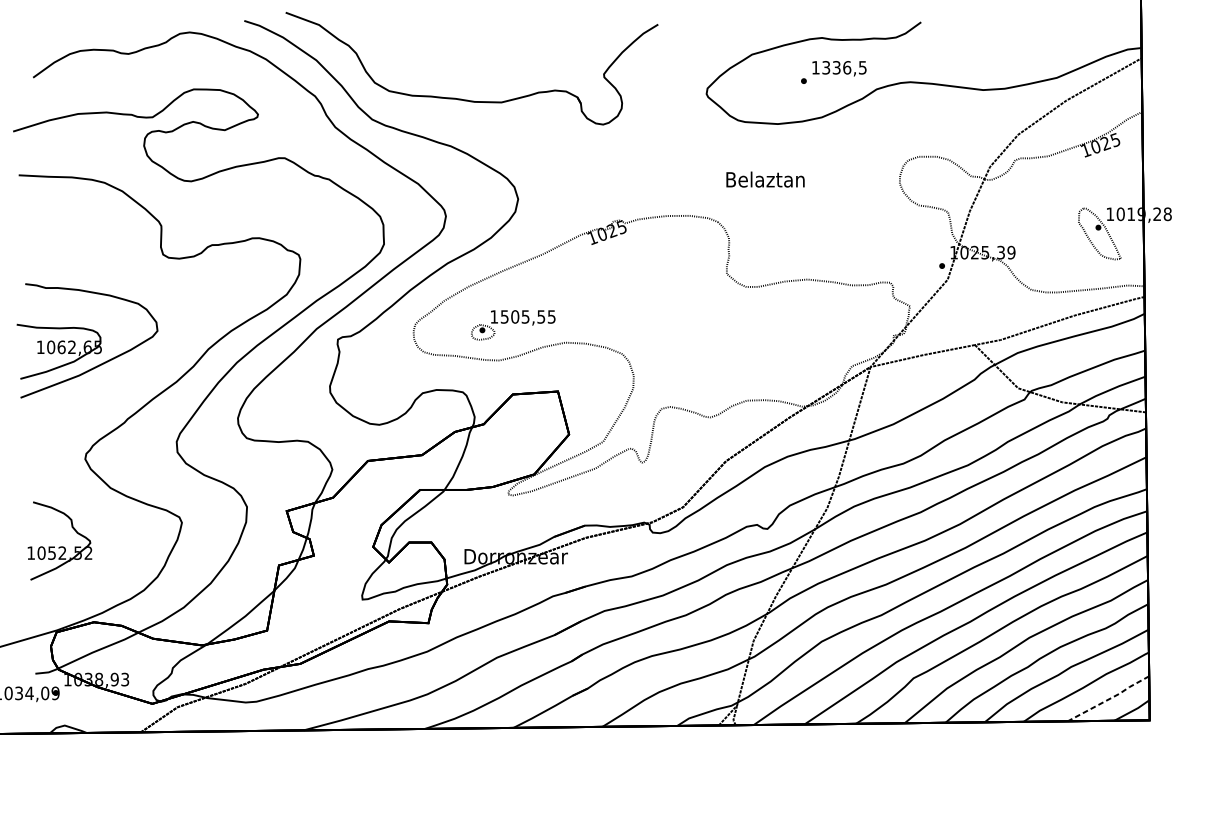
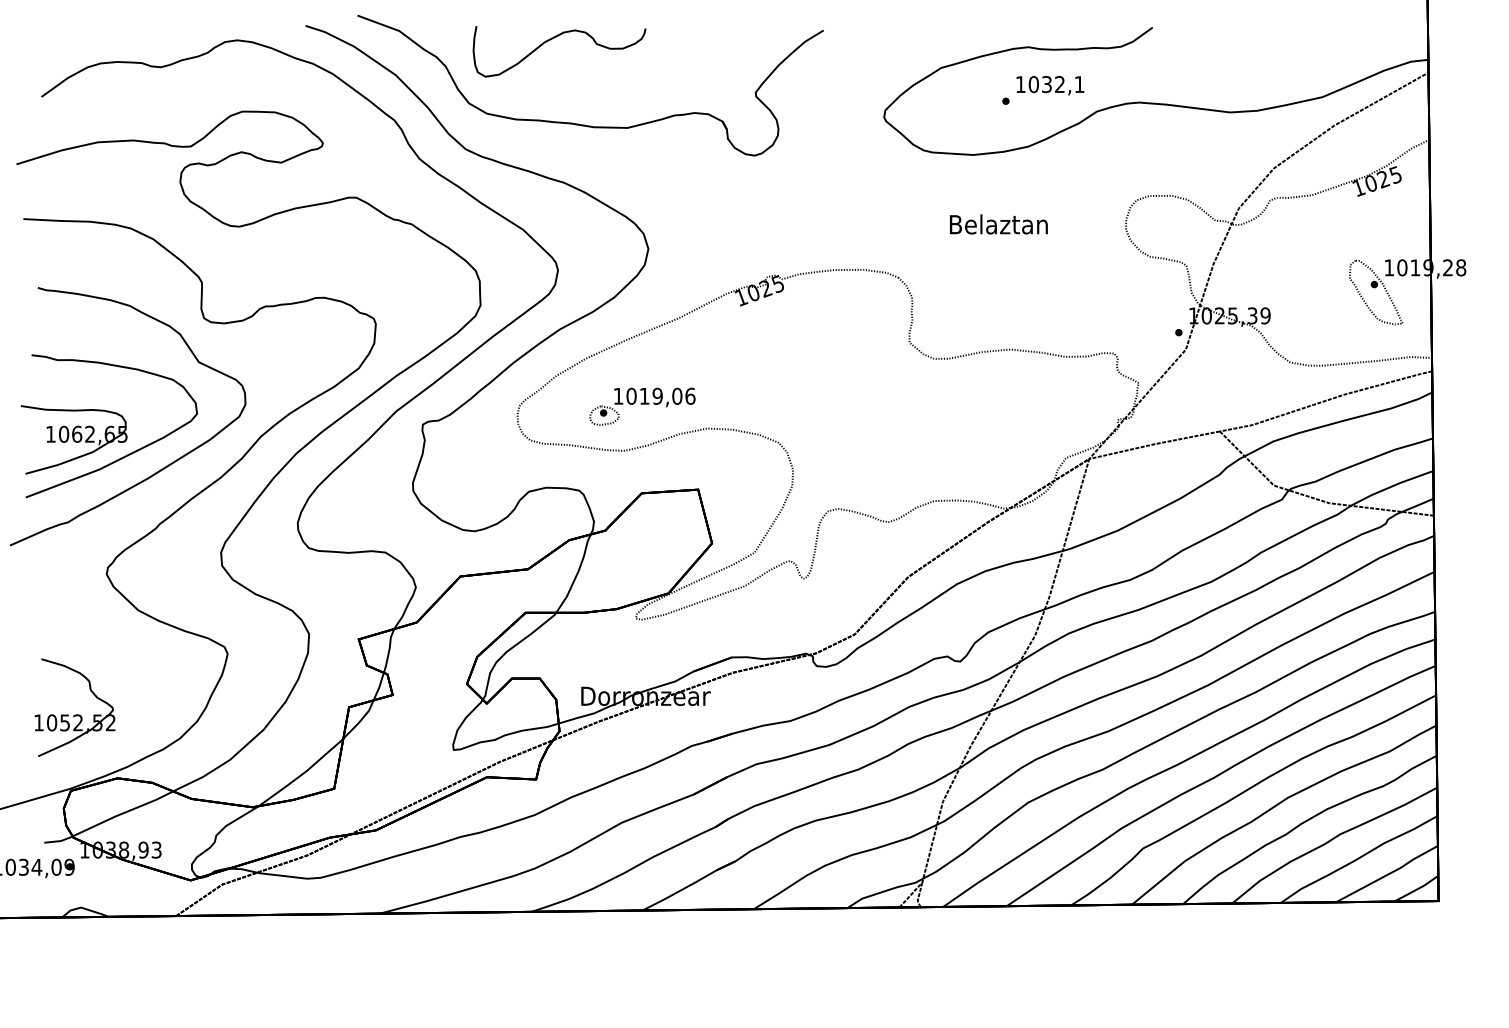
curve: (441, 31) -> (552, 39), added
text: (844, 67) -> (1056, 84), 1336,5 -> 1032,1
text: (765, 179) -> (998, 224), moved
text: (527, 316) -> (660, 395), 1505,55 -> 1019,06
curve: (126, 376) -> (158, 470), added
part: (60, 546) -> (75, 714), moved
line: (1109, 699) -> (1388, 874), dashed -> solid

